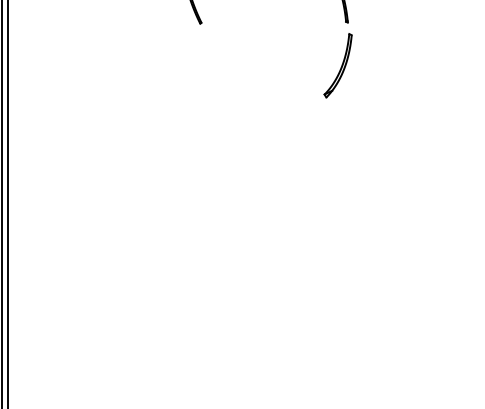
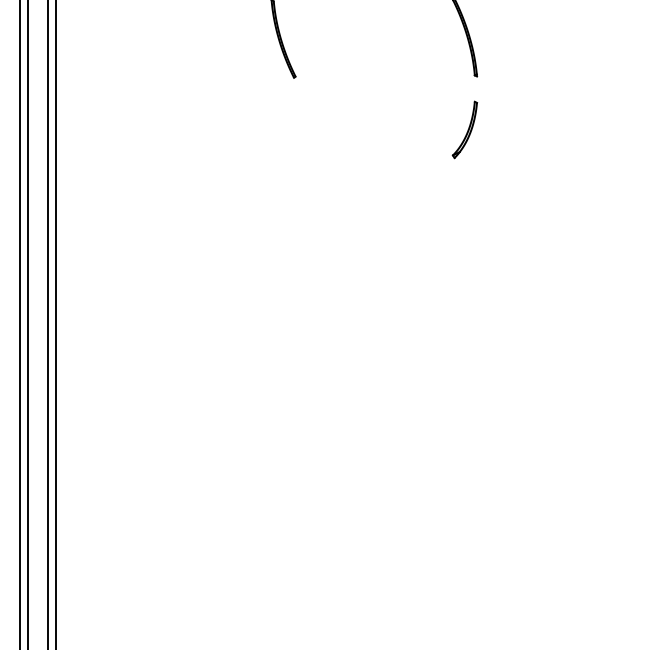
part: (337, 65) -> (464, 129), size x0.71

